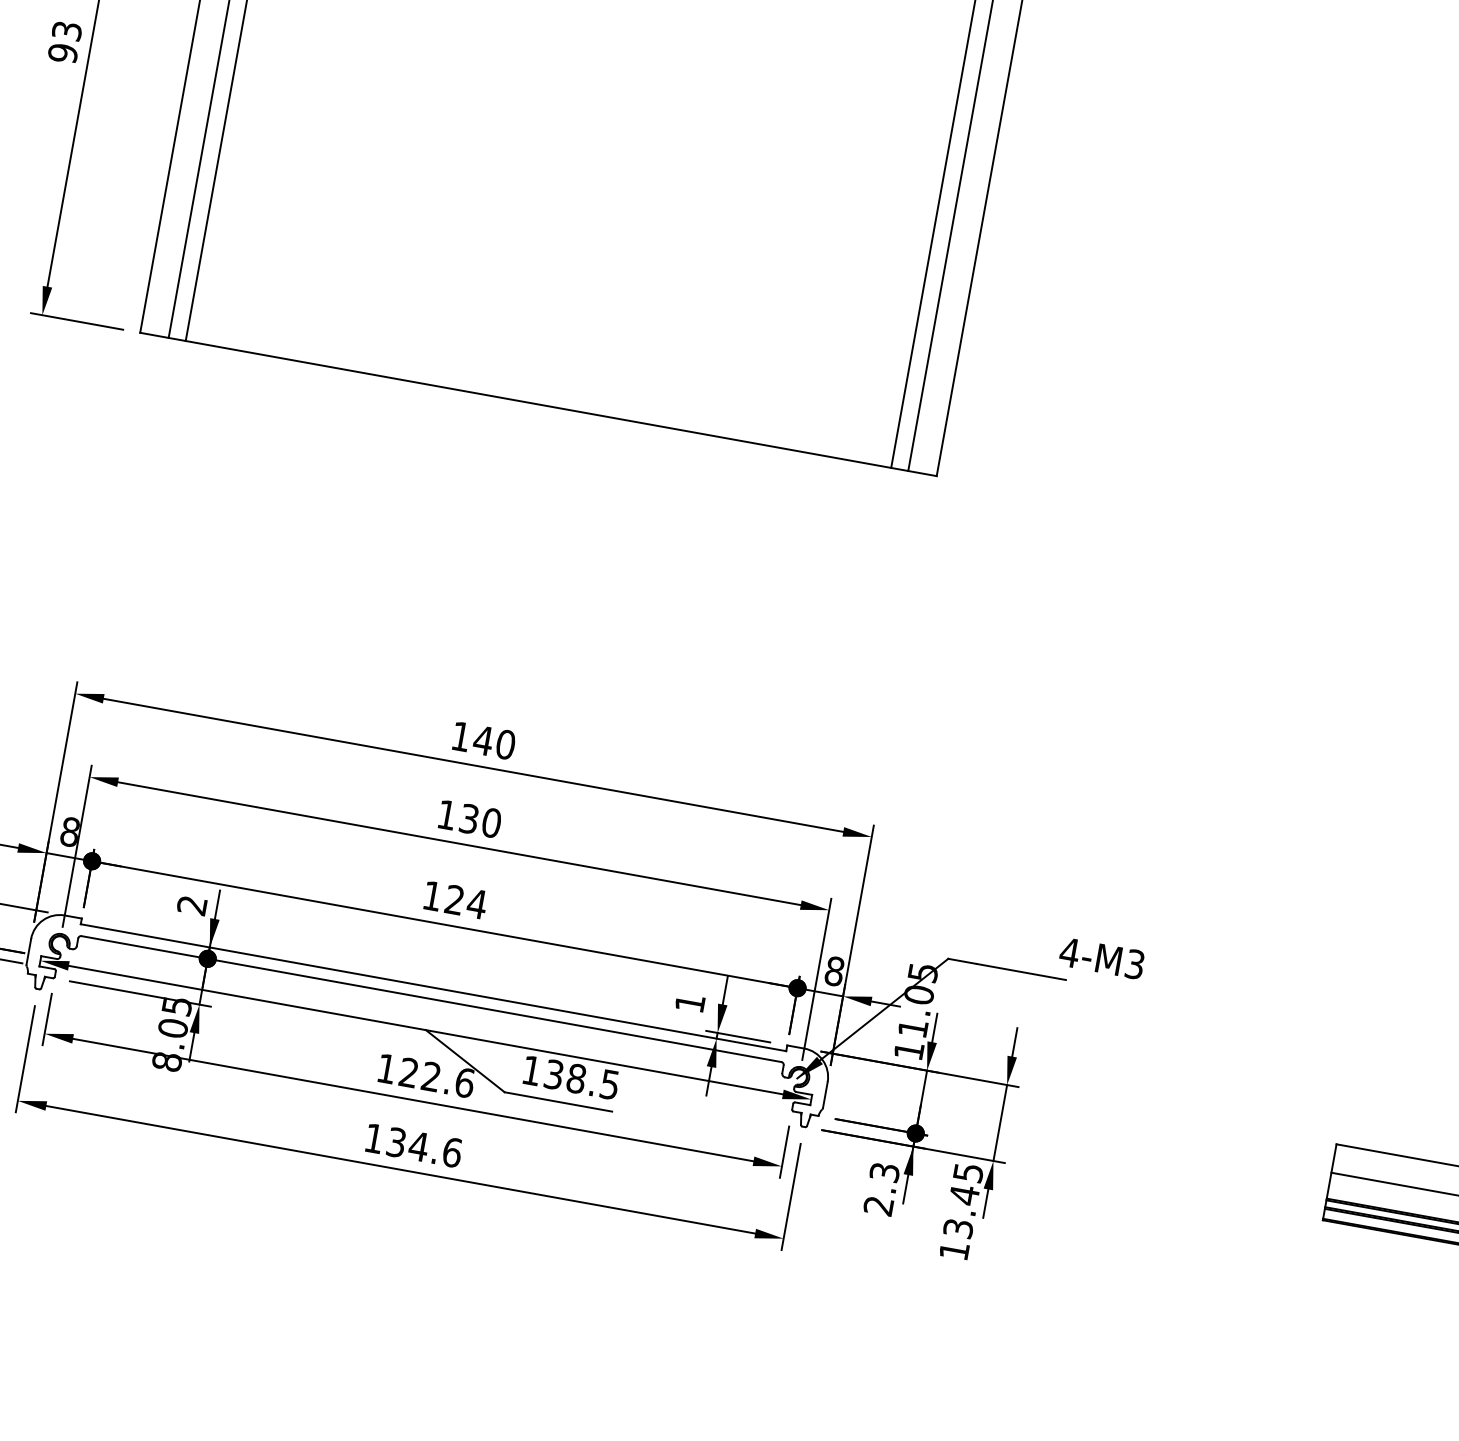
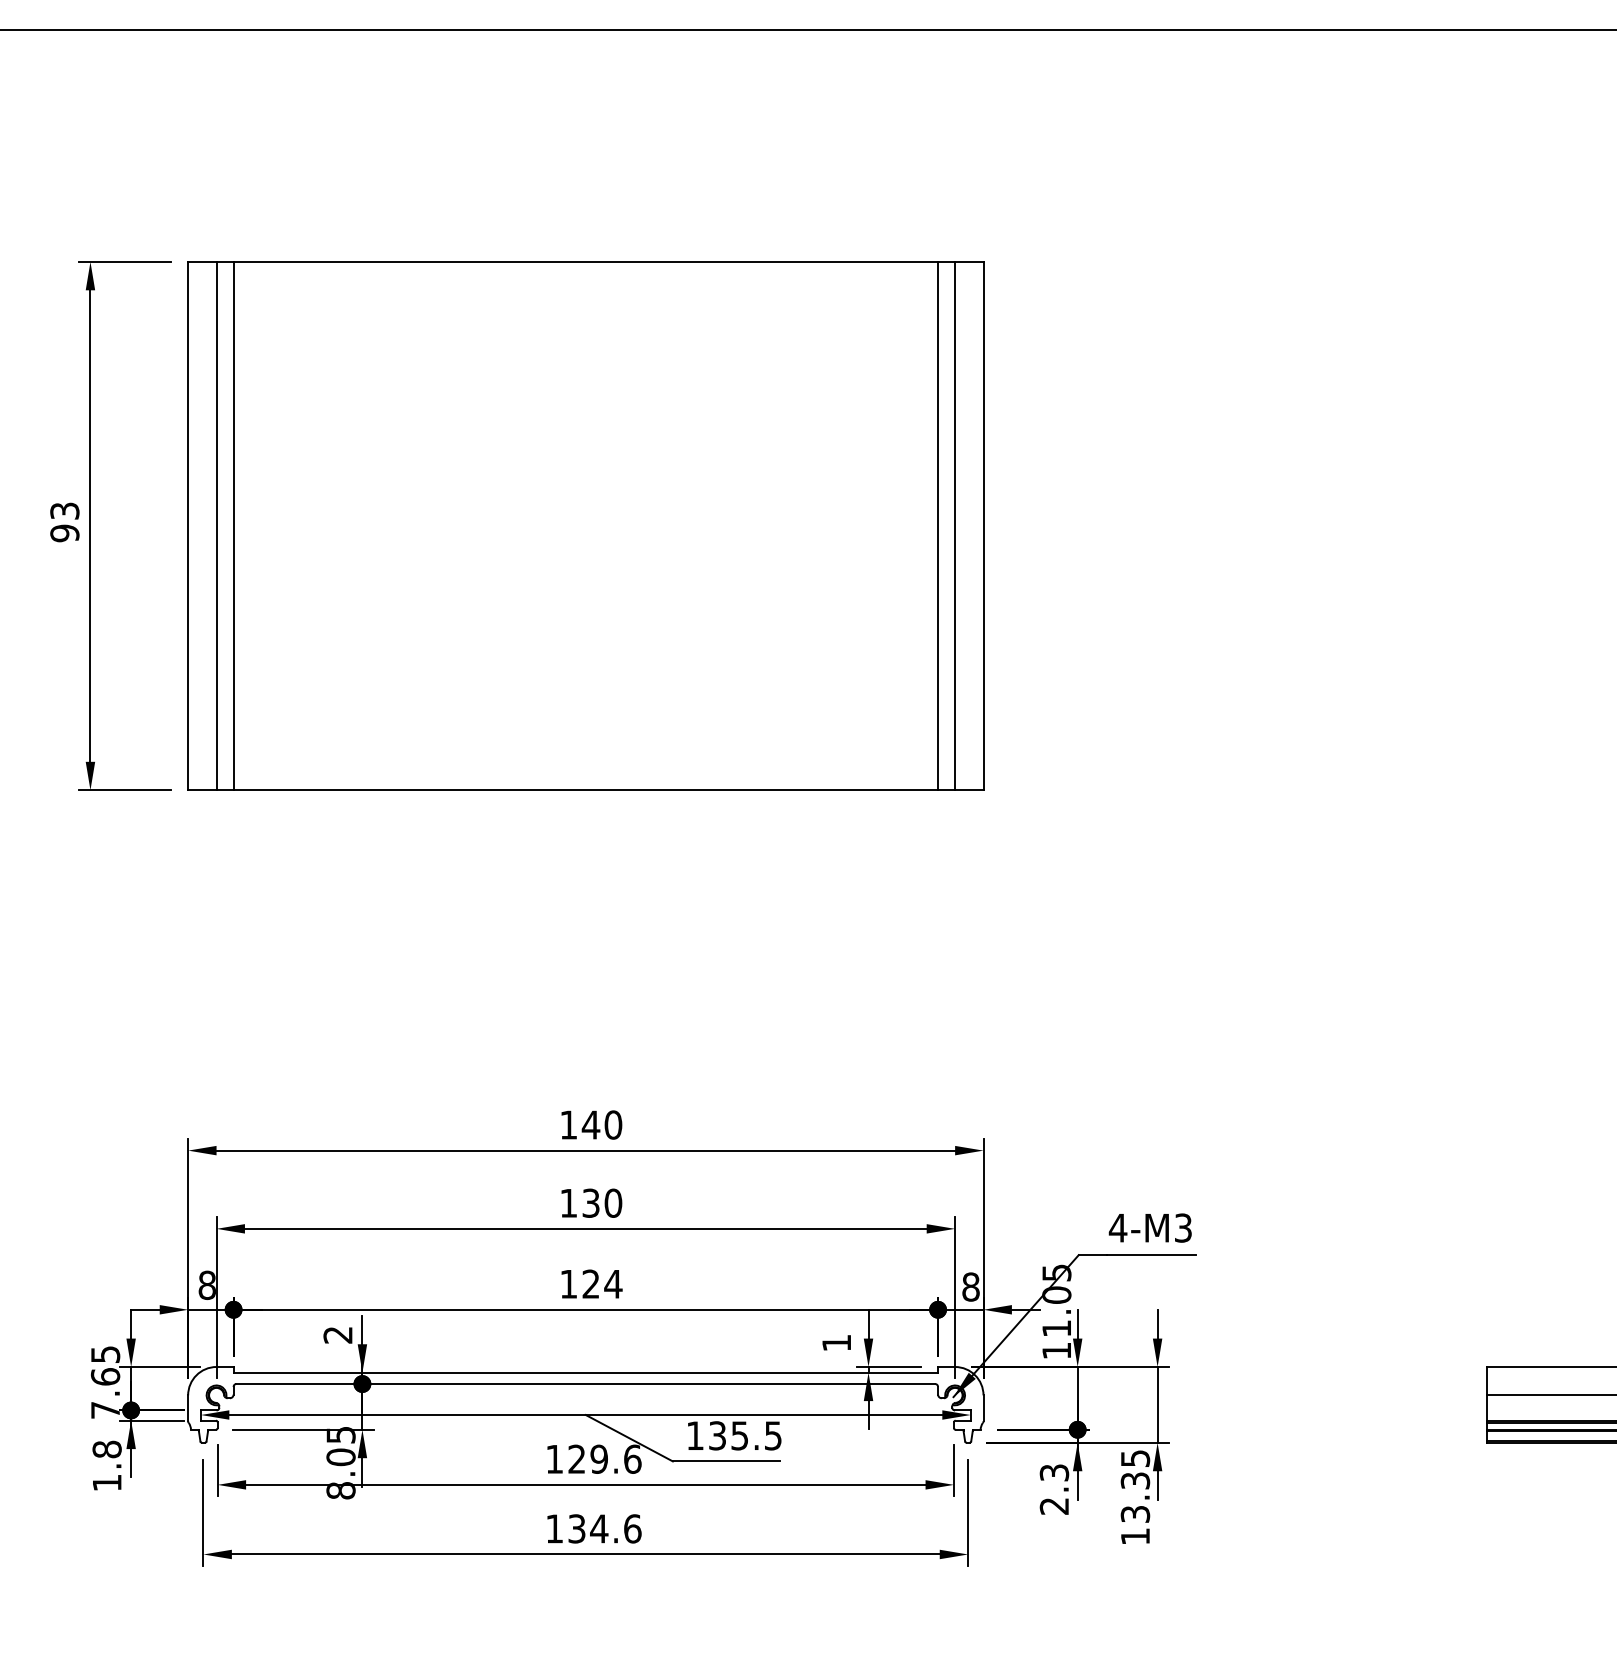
text: (1101, 957) -> (1149, 1227), moved
text: (430, 1075) -> (598, 1458), 122.6 -> 129.6
text: (576, 1078) -> (739, 1435), 138.5 -> 135.5
text: (964, 1194) -> (1135, 1480), 13.45 -> 13.35

